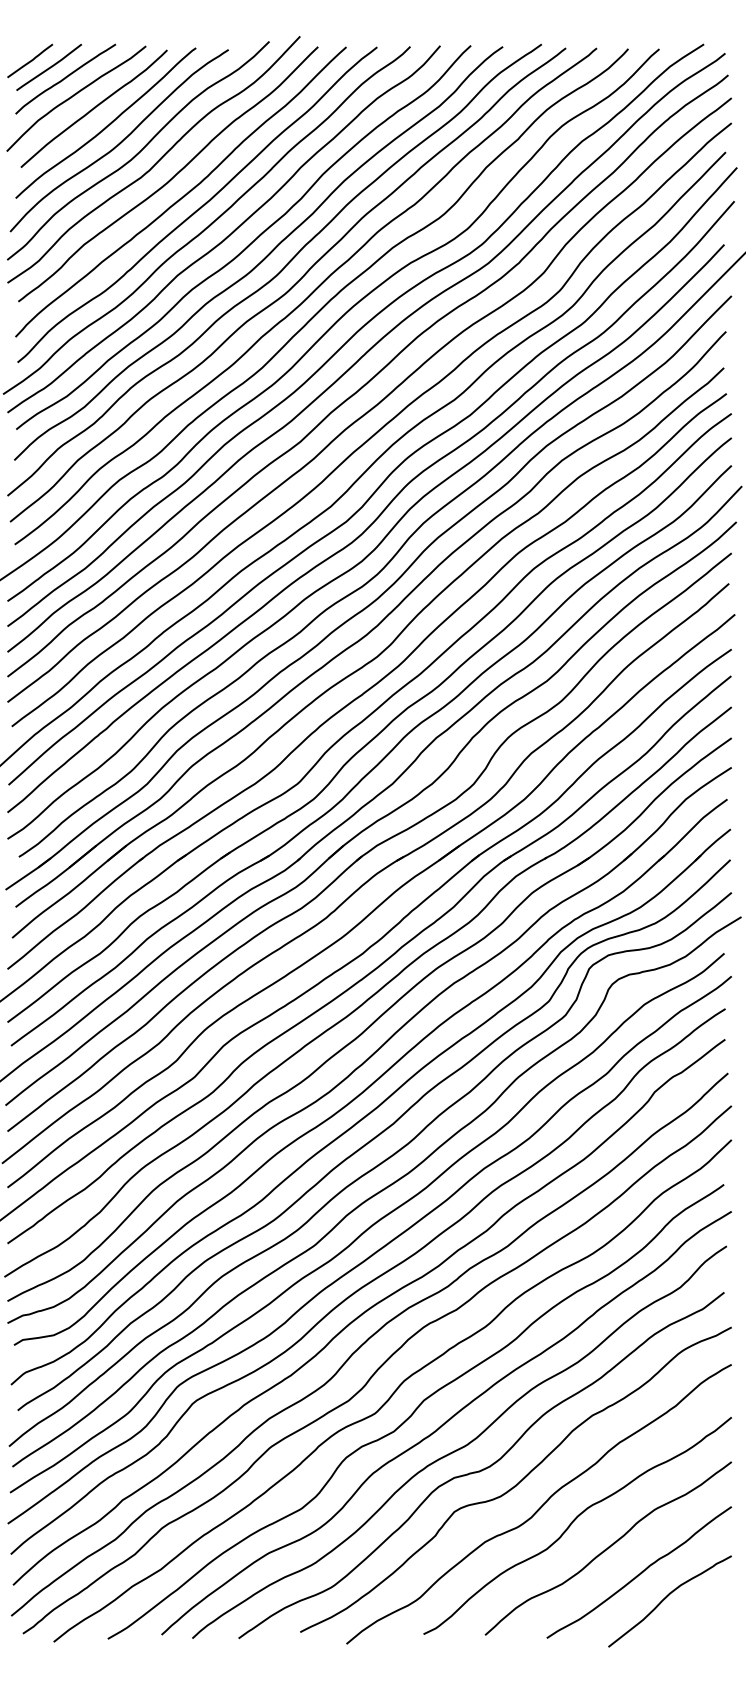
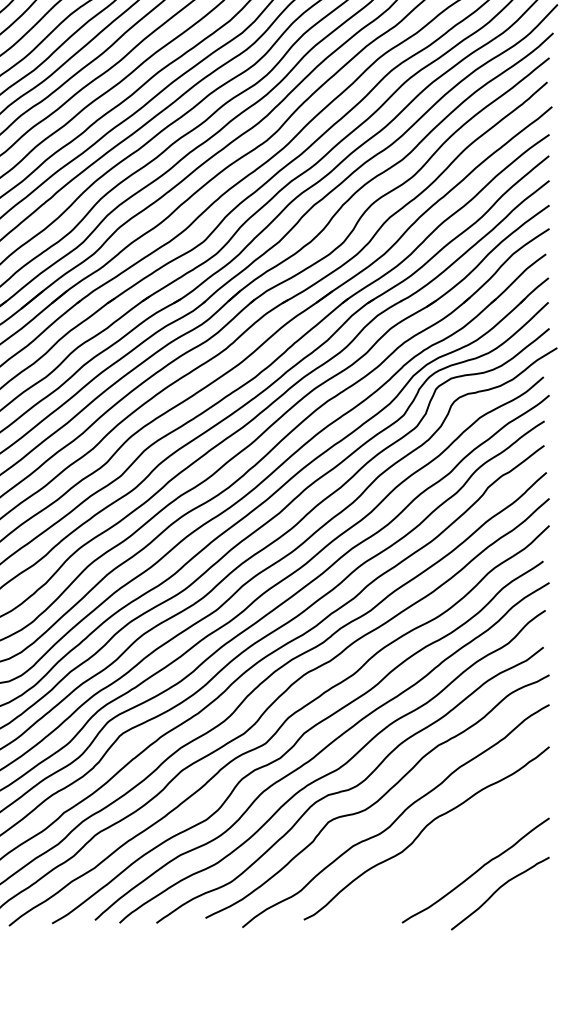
curve: (607, 1548) -> (450, 851), removed

